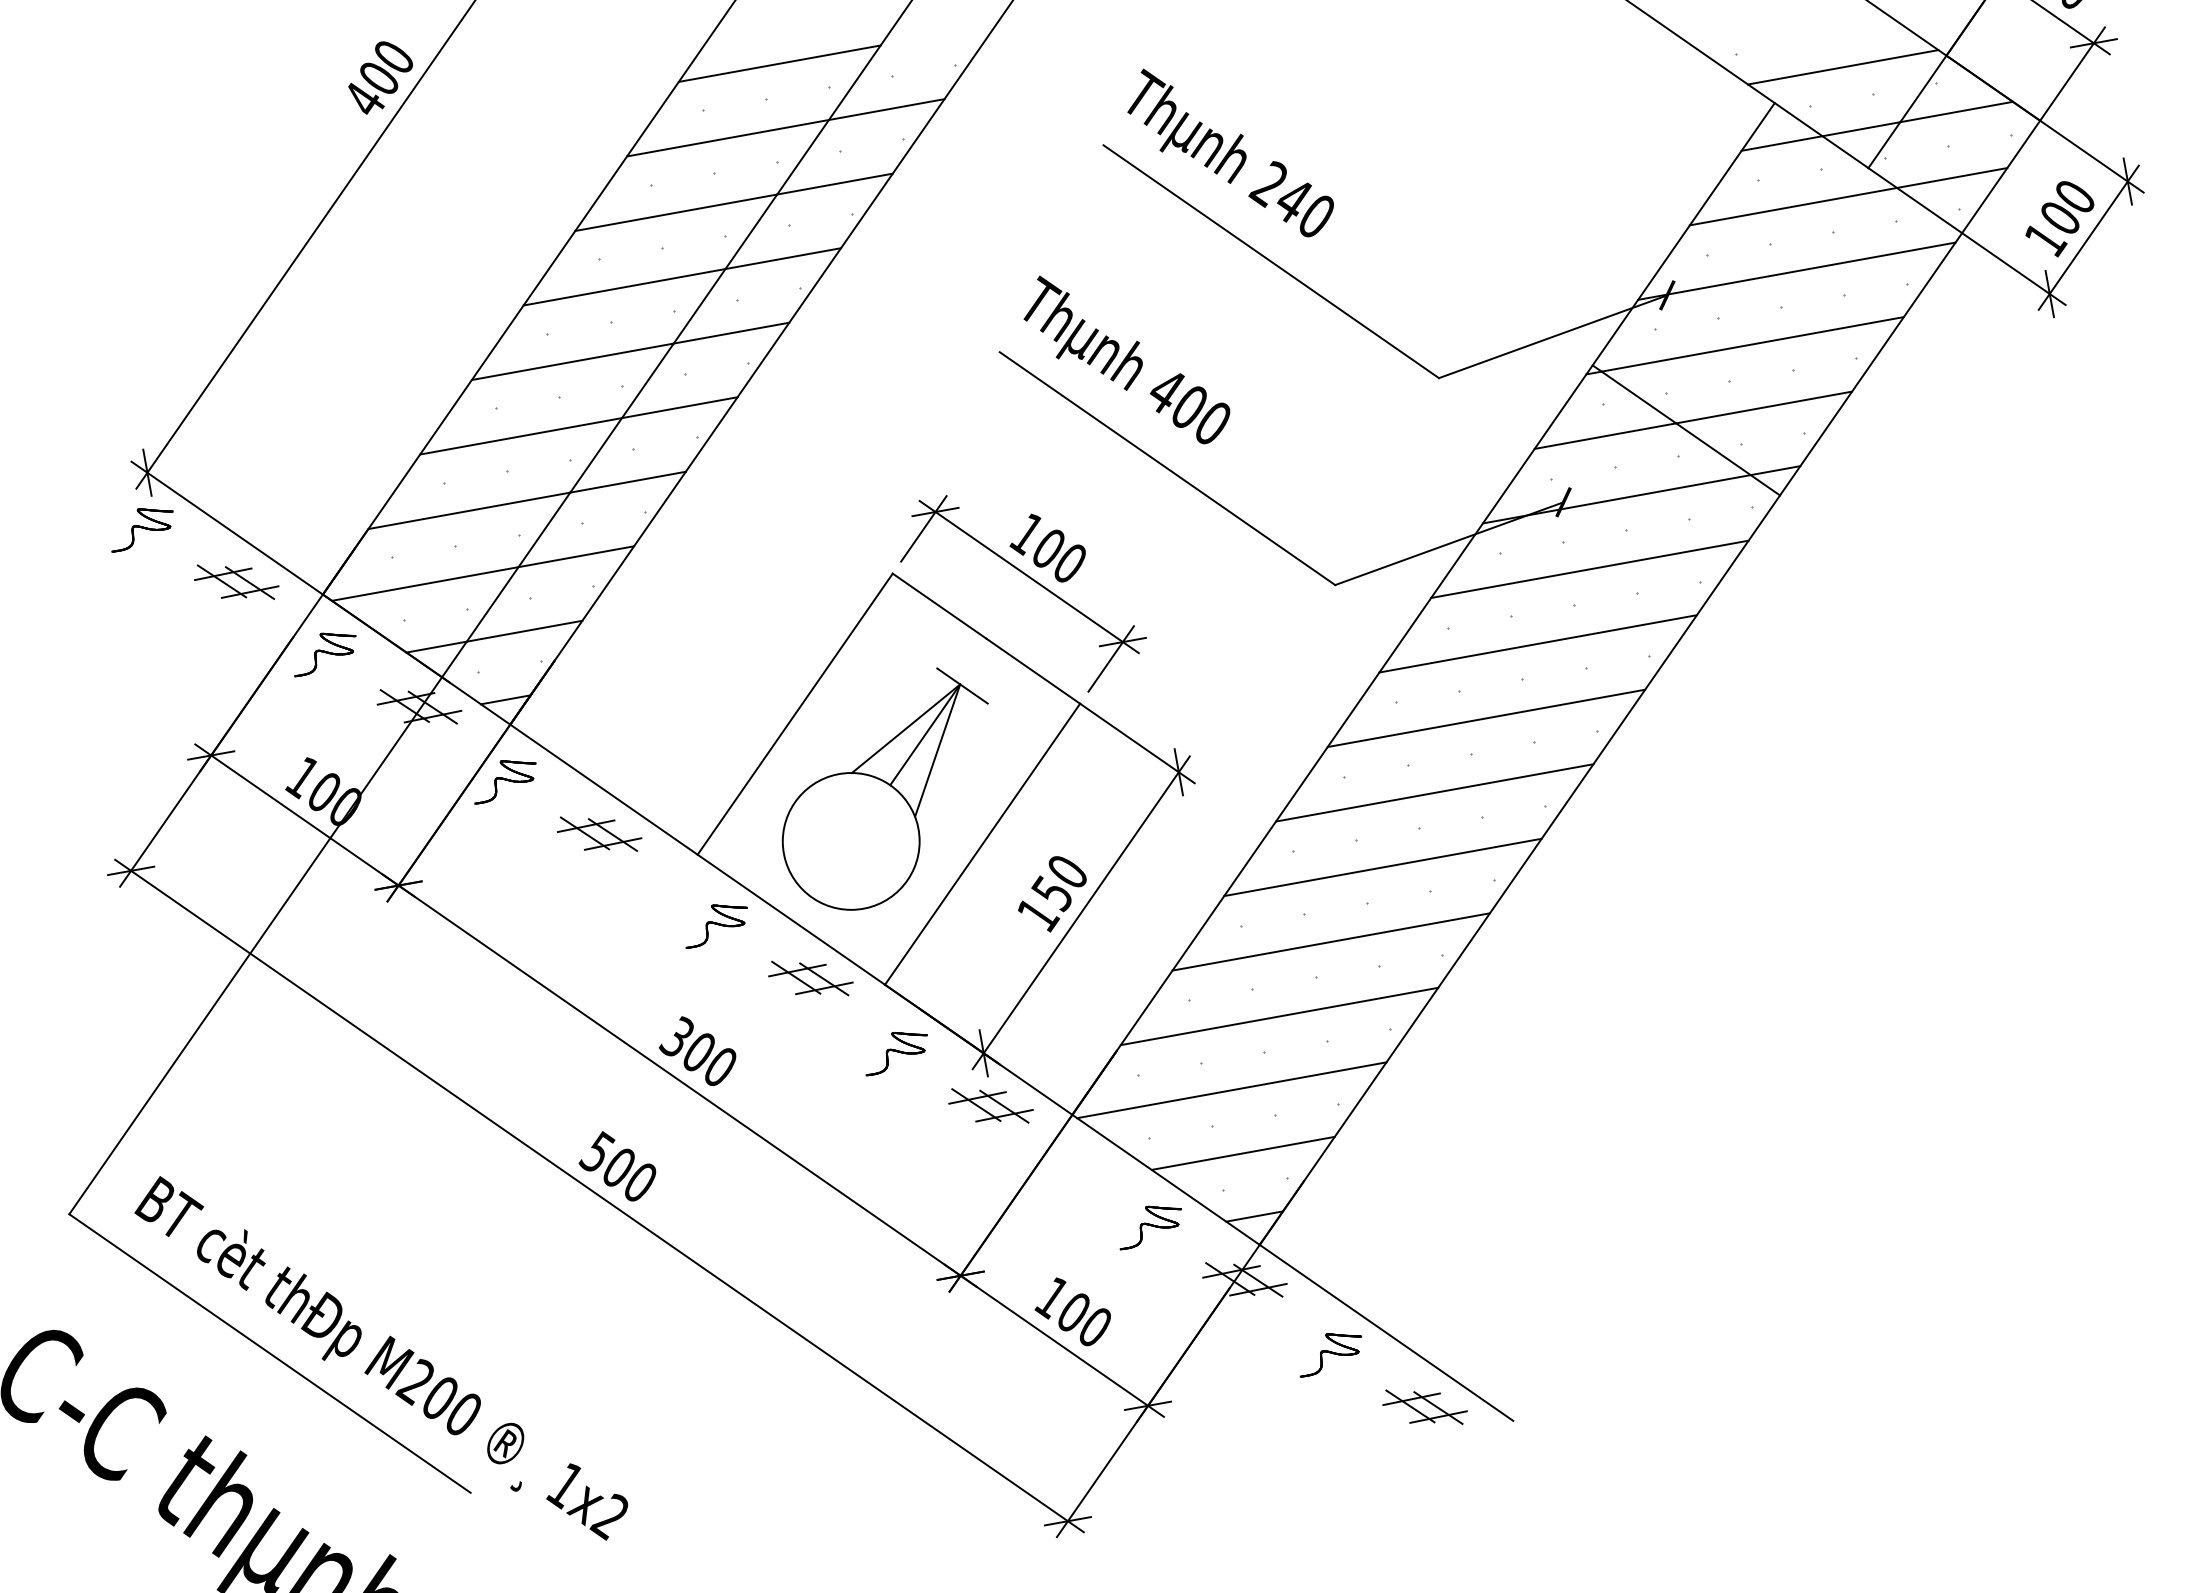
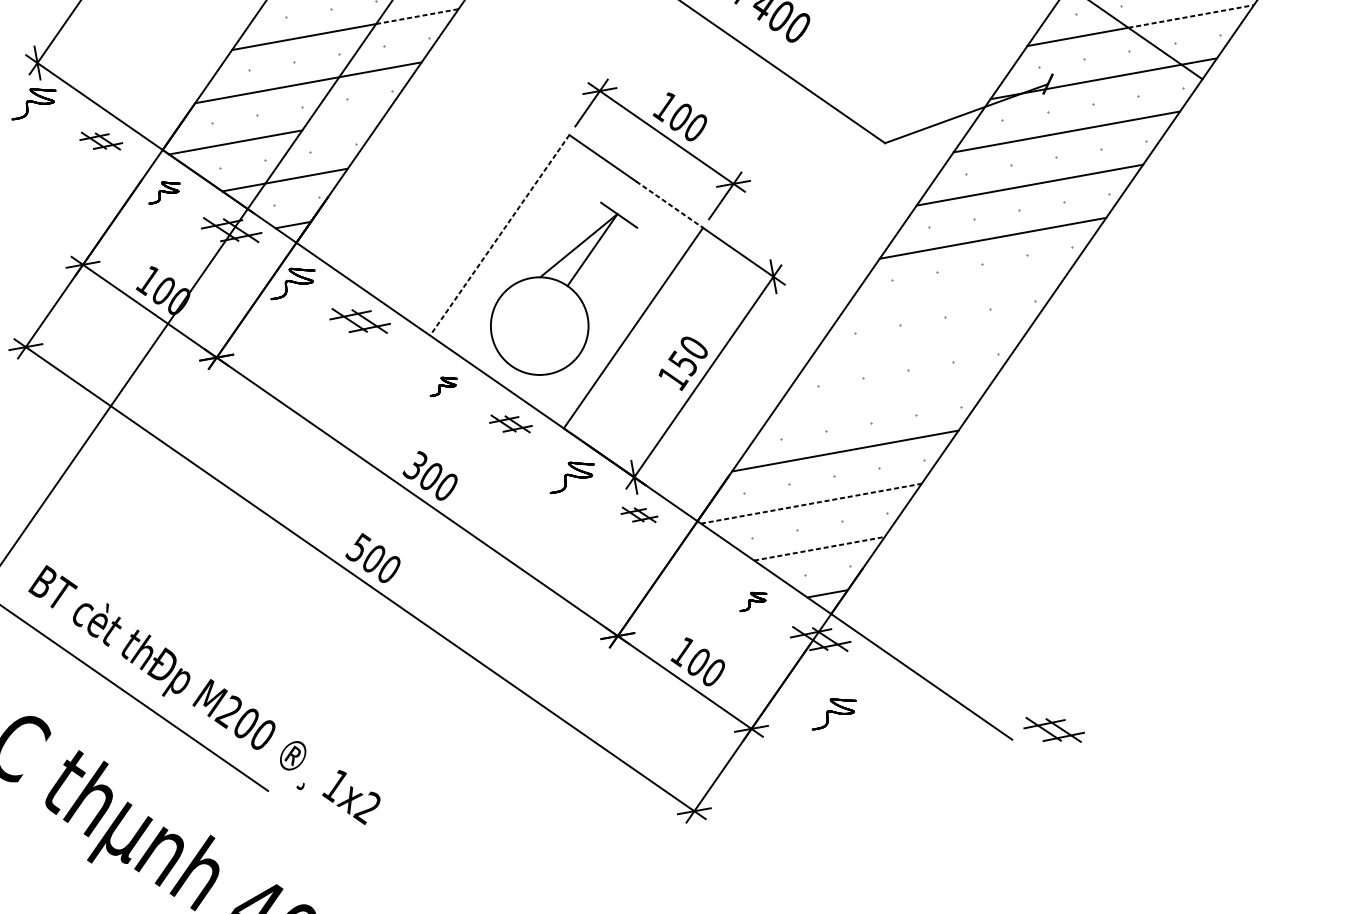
line: (679, 407) -> (417, 16), solid -> dashed
line: (1764, 407) -> (1191, 16), solid -> dashed
line: (576, 556) -> (343, 122), removed
part: (236, 581) -> (101, 140), size x0.7
part: (325, 654) -> (164, 192), size x0.7
line: (1033, 671) -> (669, 204), solid -> dashed
line: (794, 714) -> (499, 235), solid -> dashed
line: (937, 750) -> (601, 261), removed
line: (1434, 792) -> (955, 291), removed
line: (1382, 867) -> (918, 344), removed
part: (716, 926) -> (443, 386), size x0.6
line: (1330, 941) -> (881, 397), removed
part: (810, 978) -> (510, 423), size x0.7
line: (1232, 1090) -> (811, 503), solid -> dashed
part: (990, 1105) -> (639, 514), size x0.6
line: (1243, 1153) -> (819, 548), solid -> dashed
part: (1150, 1227) -> (753, 601), size x0.6
part: (1330, 1355) -> (833, 714), moved
part: (1424, 1406) -> (1053, 729), moved

